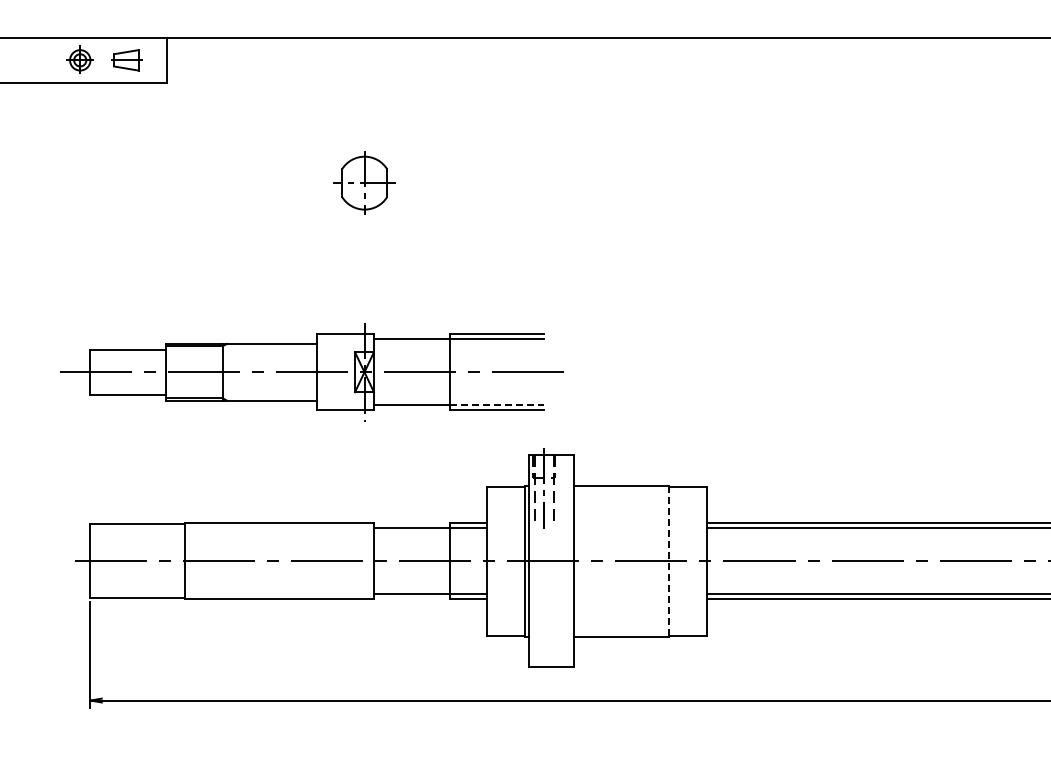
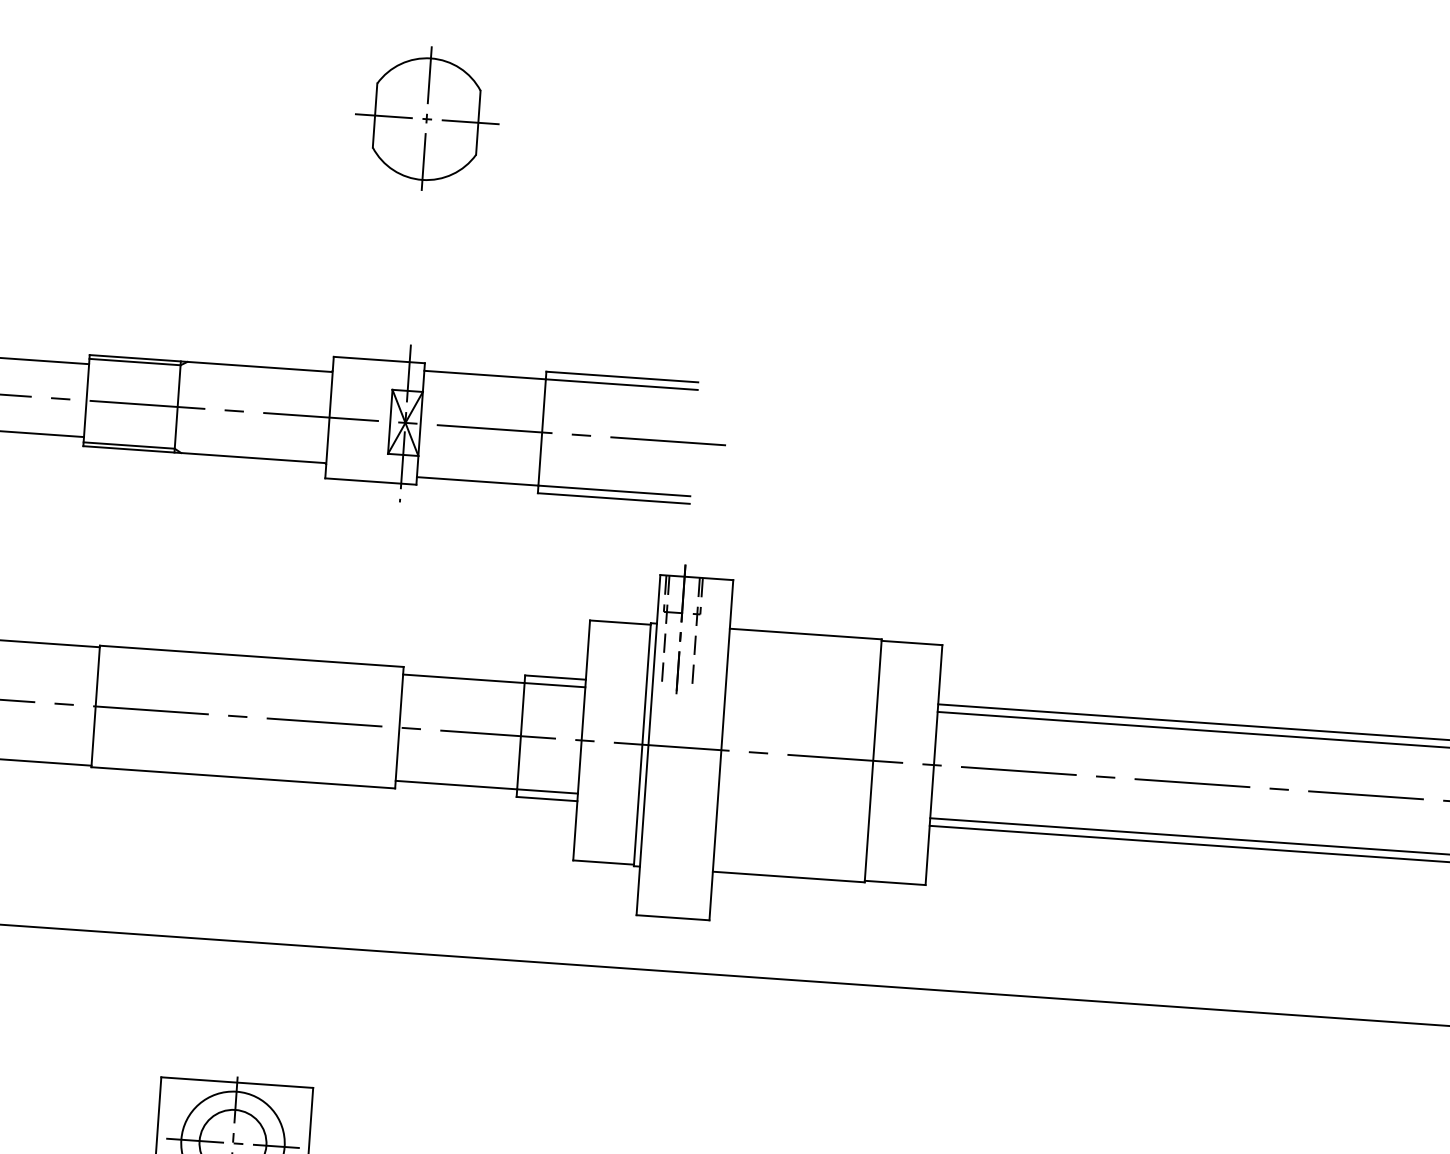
part: (364, 182) -> (426, 118), size x1.43
line: (497, 405) -> (615, 491), dashed -> solid
line: (668, 561) -> (872, 761), dashed -> solid

